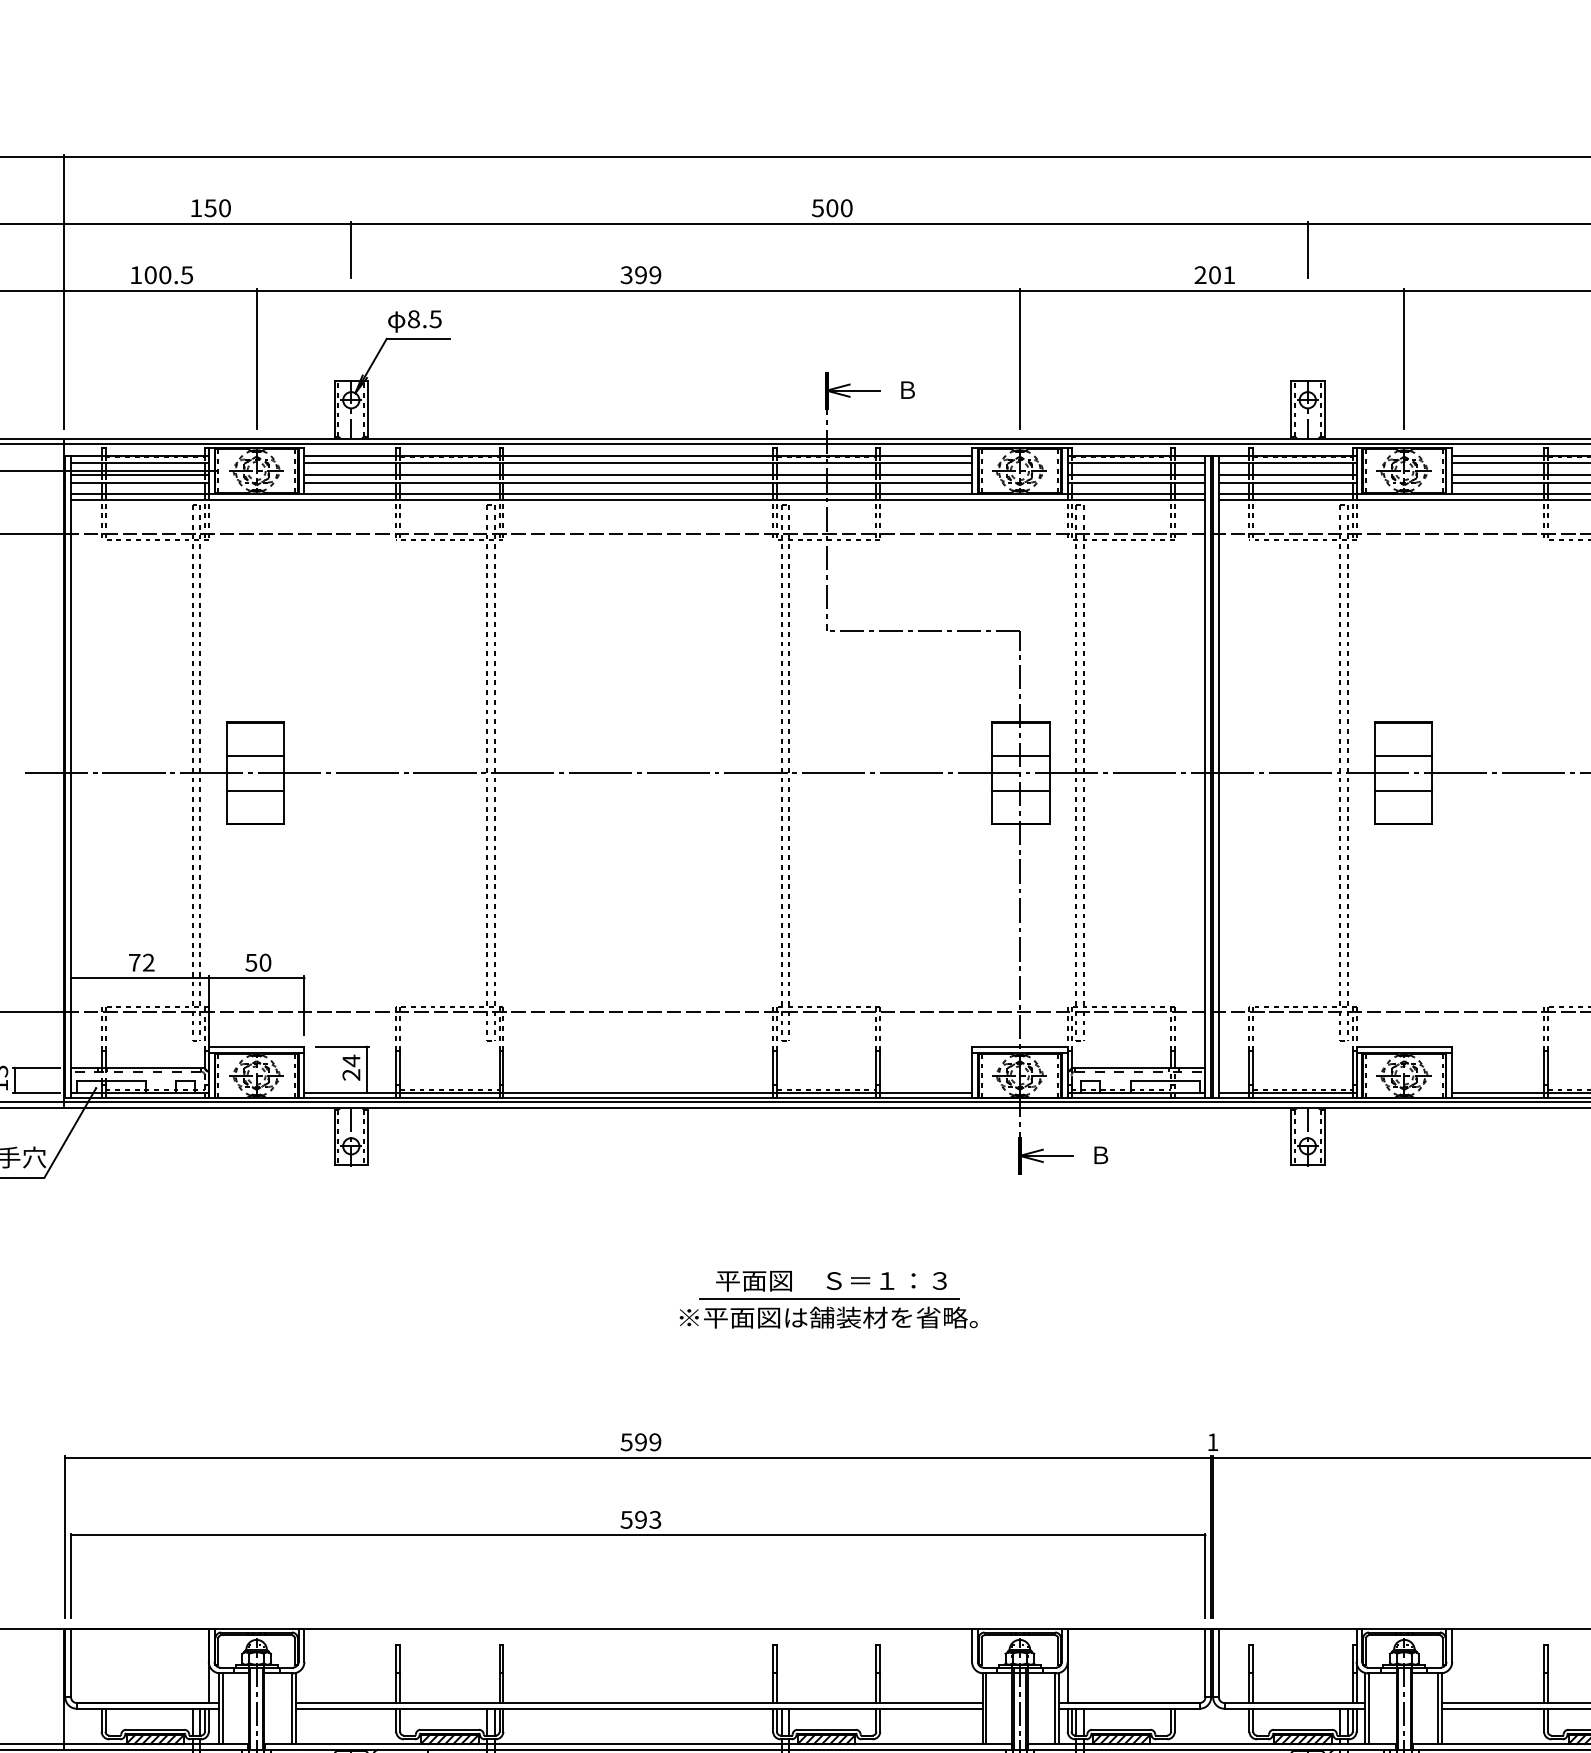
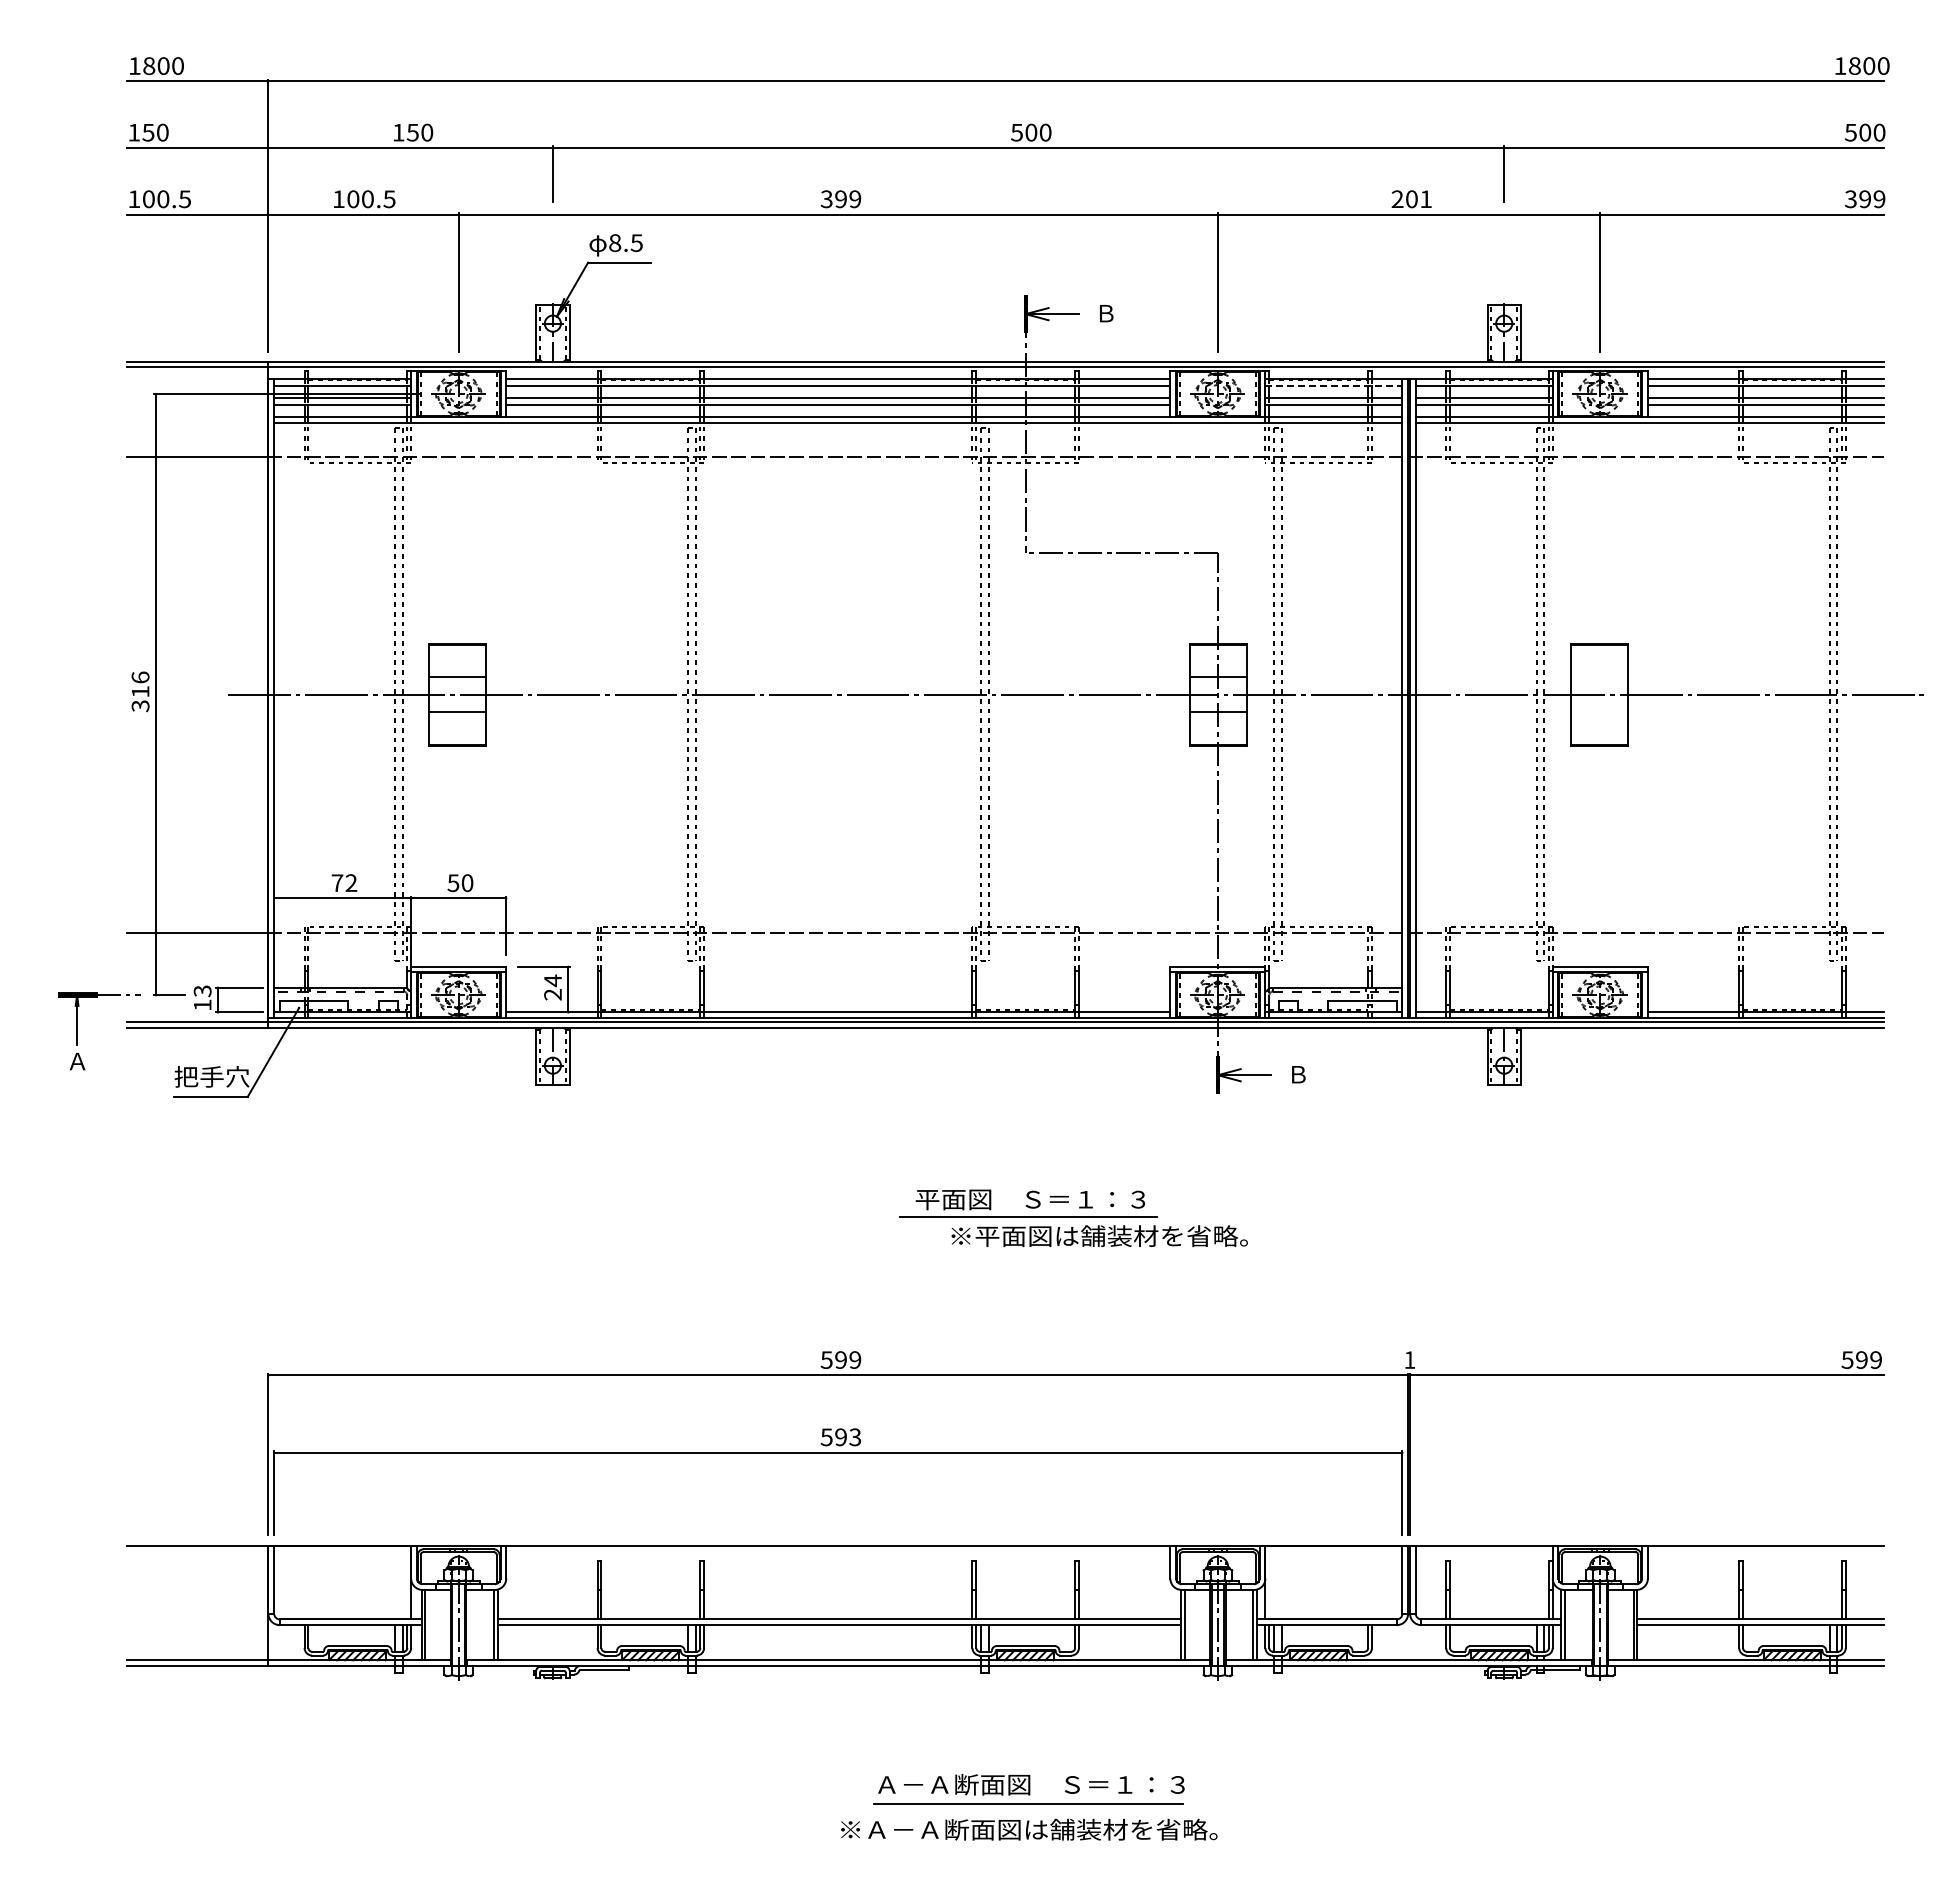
line: (1137, 463) -> (1334, 386), solid -> dashed
line: (1402, 756) -> (1598, 677), removed
line: (1402, 791) -> (1598, 712), removed
text: (828, 1317) -> (1099, 1235), moved

